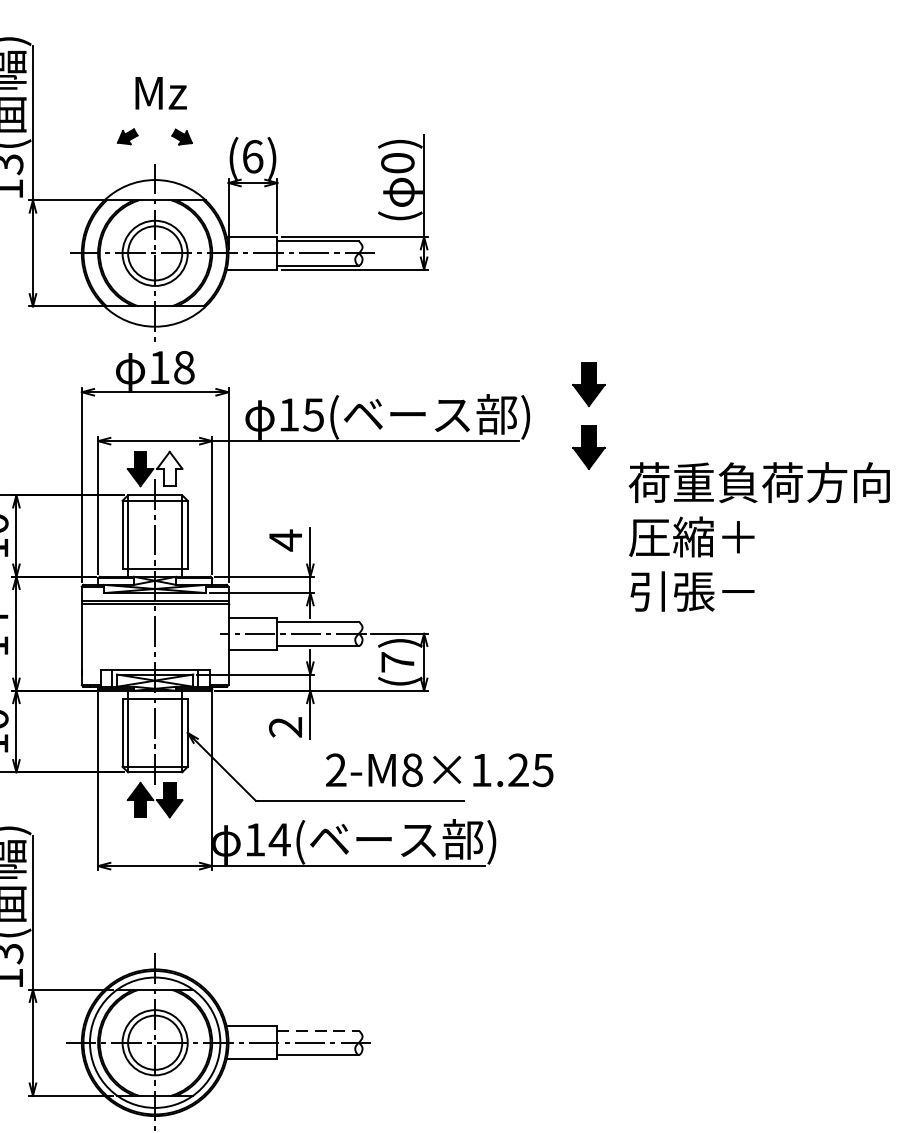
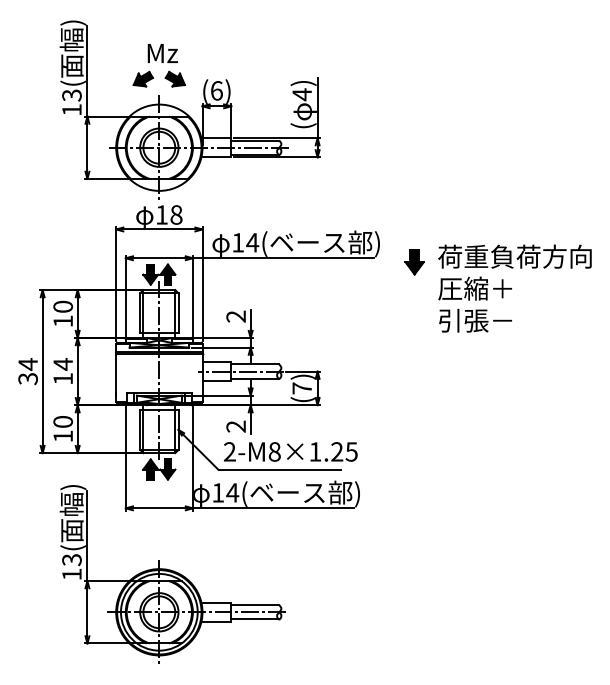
part: (126, 135) -> (142, 78), size x1.67
part: (180, 137) -> (174, 79), size x1.67
text: (398, 162) -> (302, 94), 0) -> 4)
part: (588, 385) -> (414, 225), removed
text: (313, 414) -> (252, 242), 15( -> 14(
fill: (169, 468) -> (167, 274), added
text: (758, 536) -> (514, 288), moved
text: (284, 540) -> (235, 316), 4 -> 2
text: (439, 769) -> (290, 451), moved
line: (318, 1031) -> (255, 605), dashed -> solid

